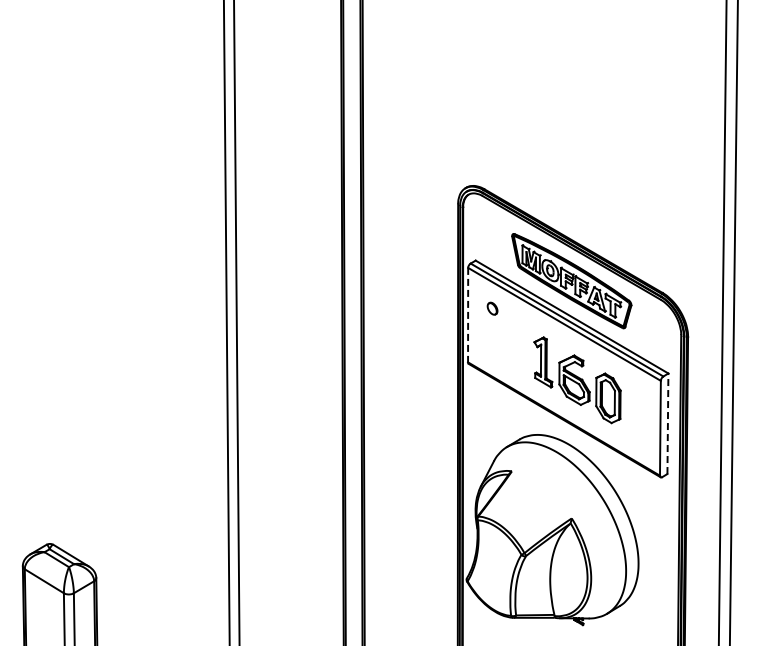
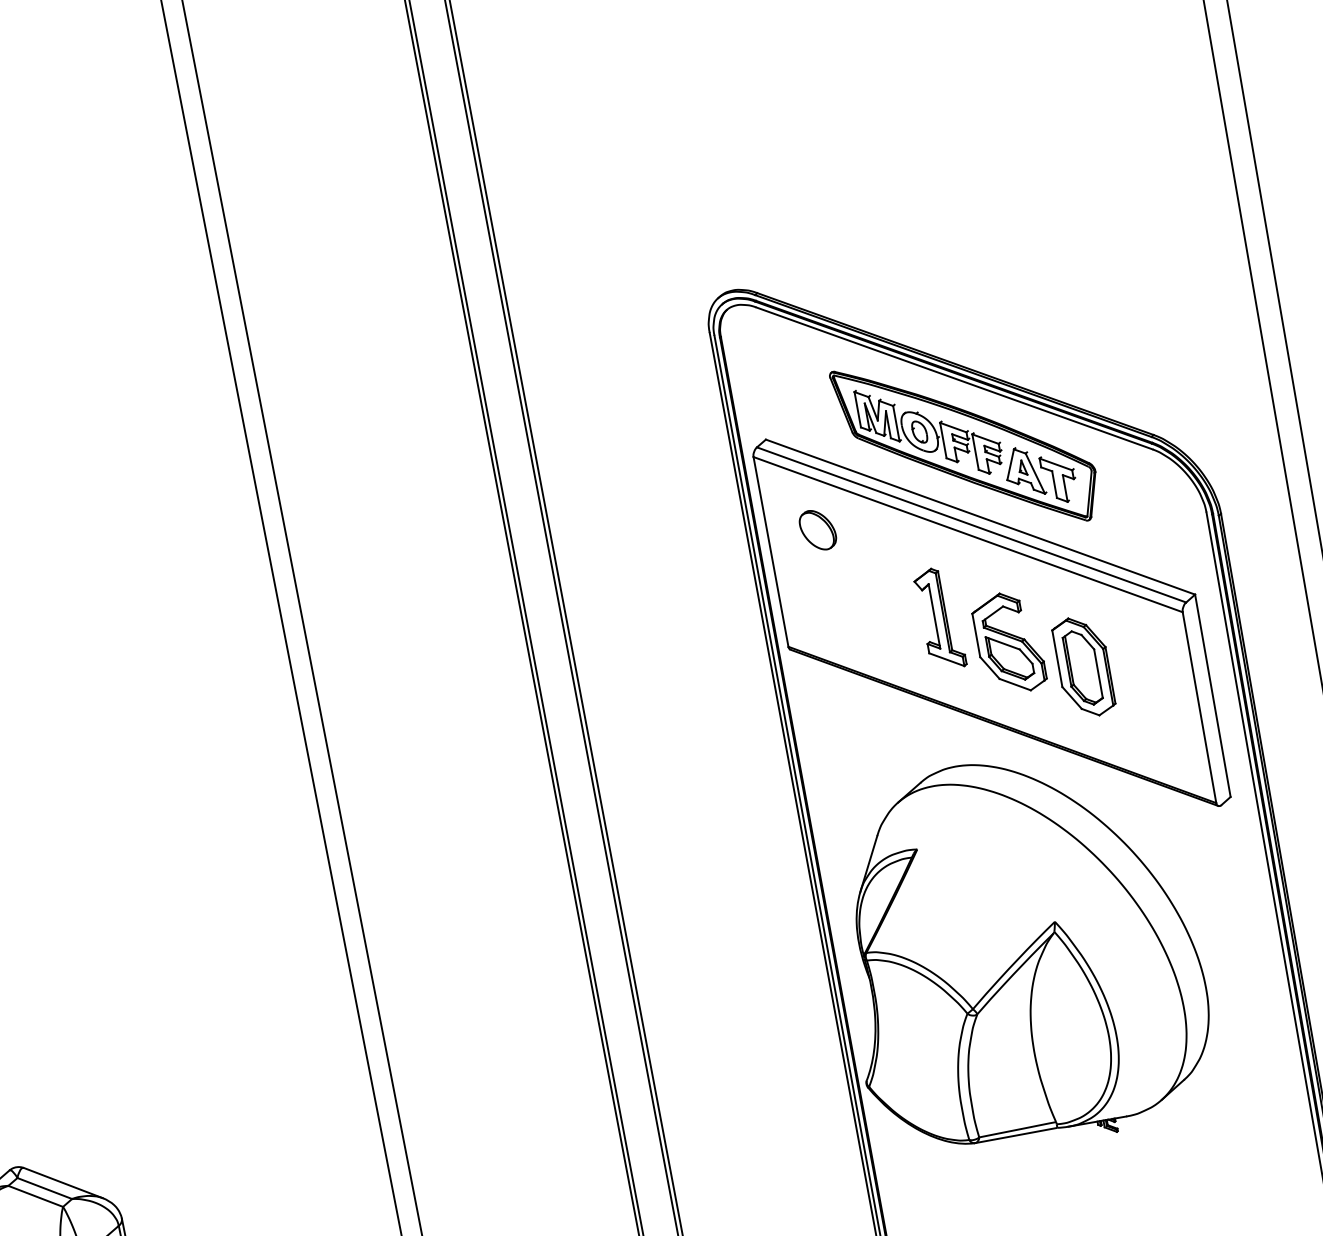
part: (492, 308) -> (817, 529), size x1.67
line: (468, 315) -> (771, 552), dashed -> solid
line: (667, 423) -> (1211, 695), dashed -> solid

